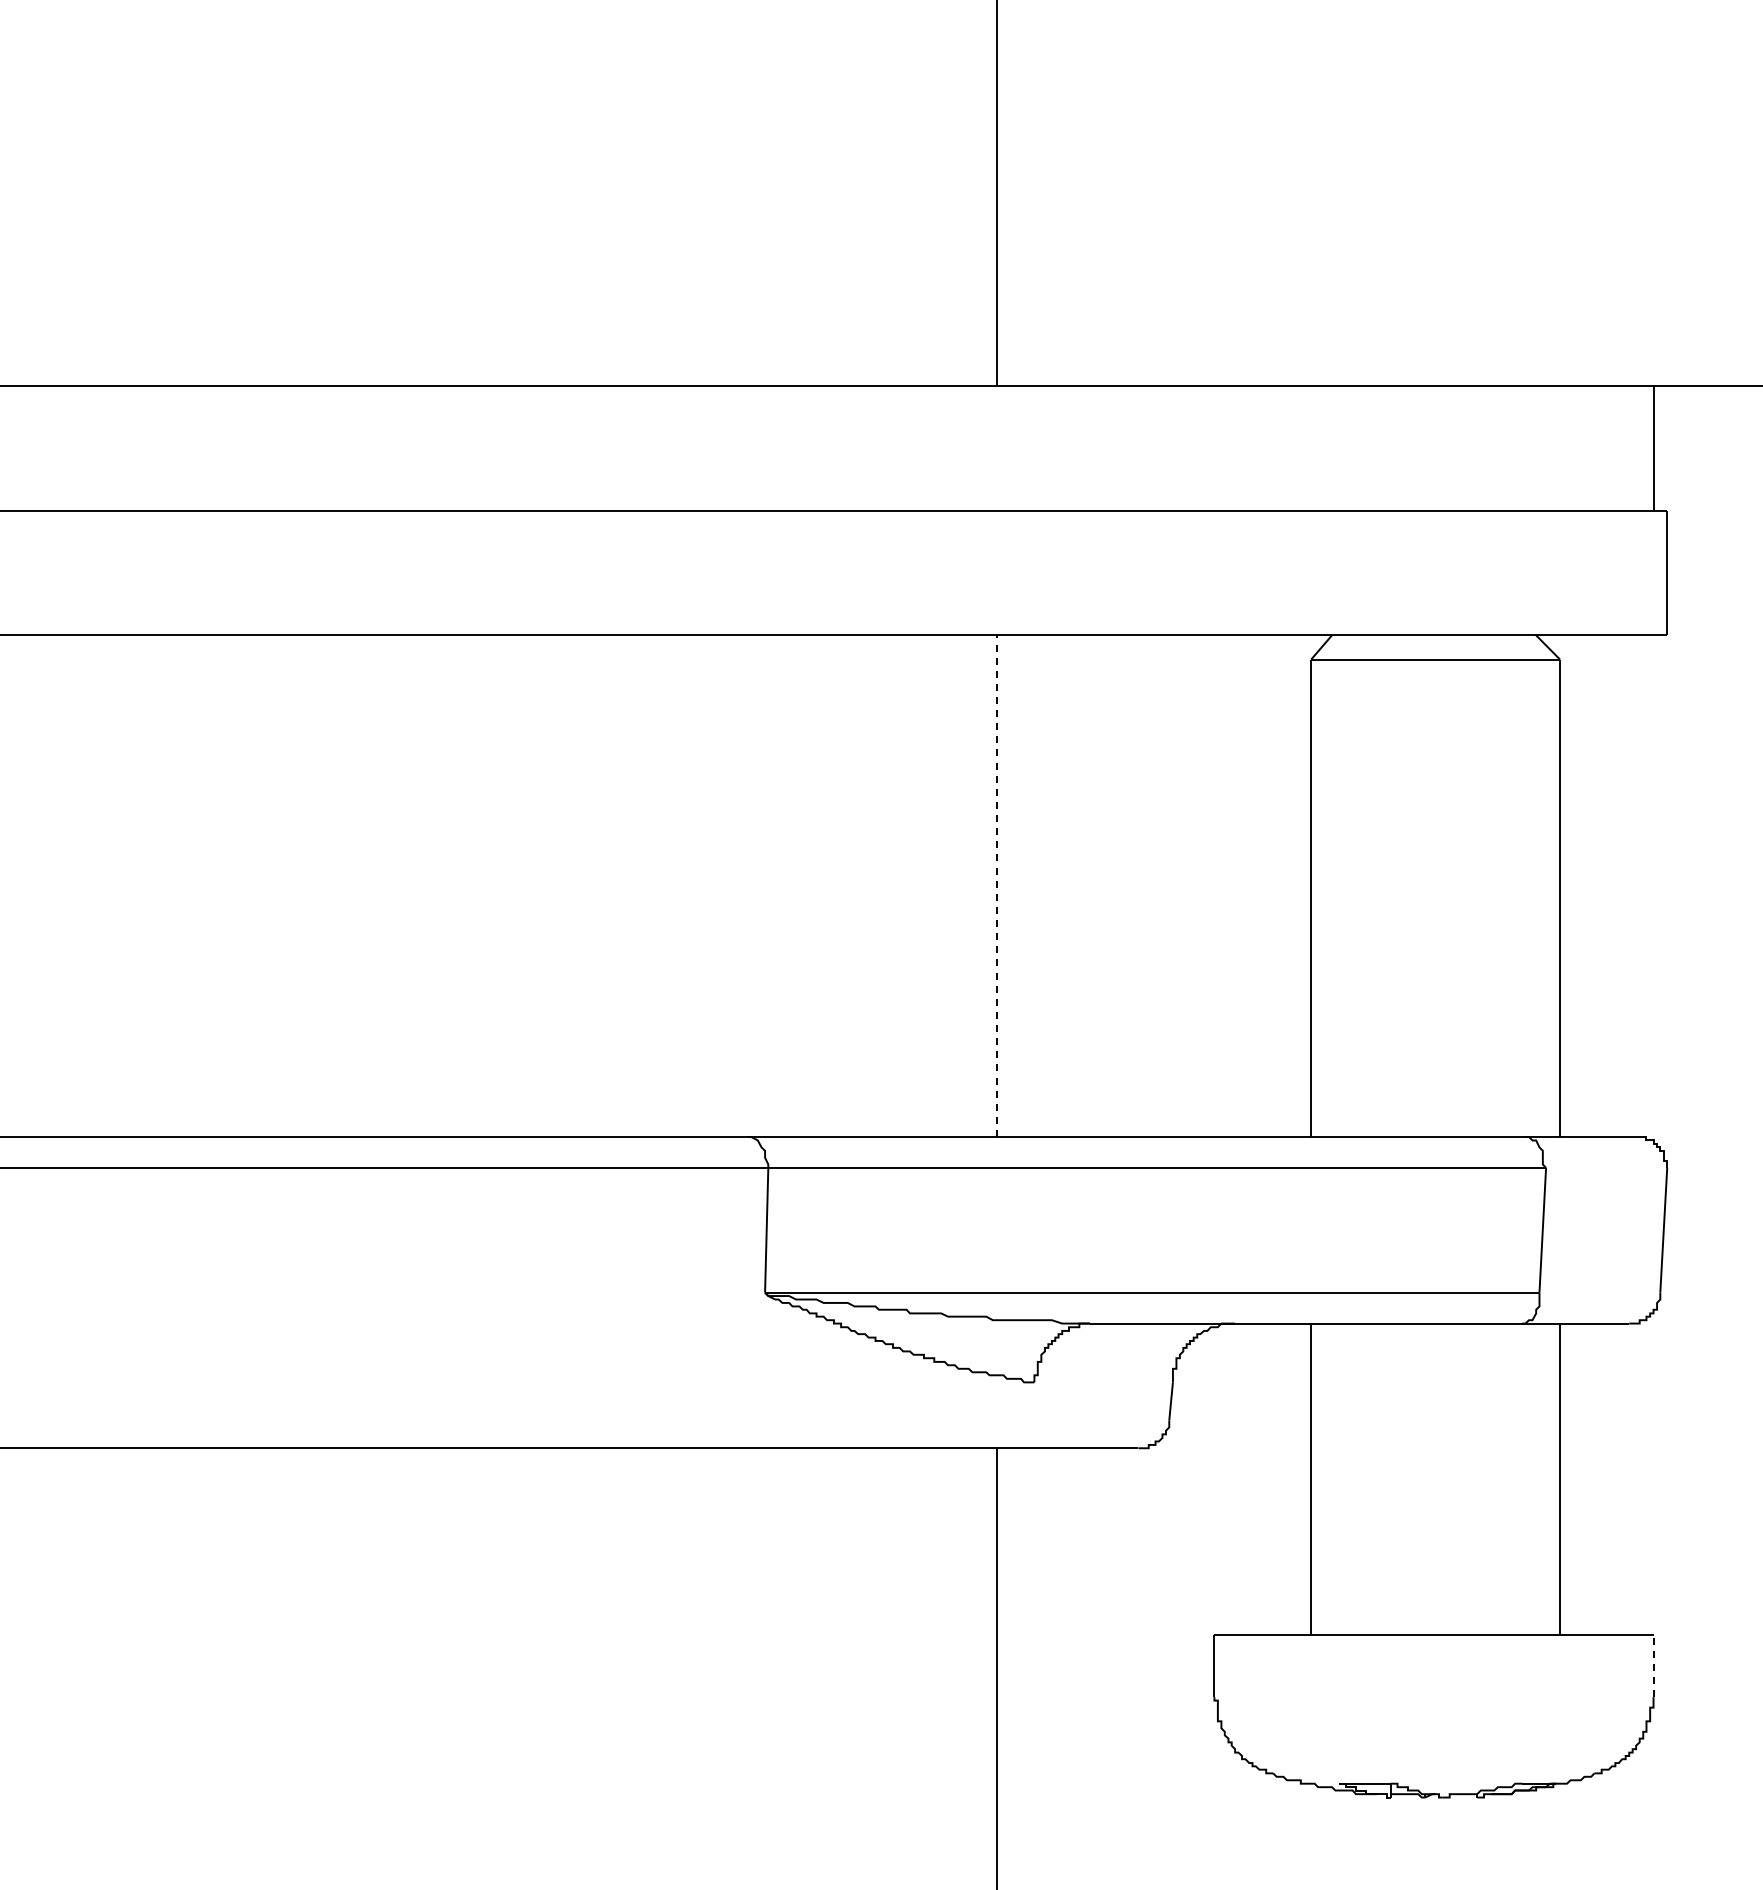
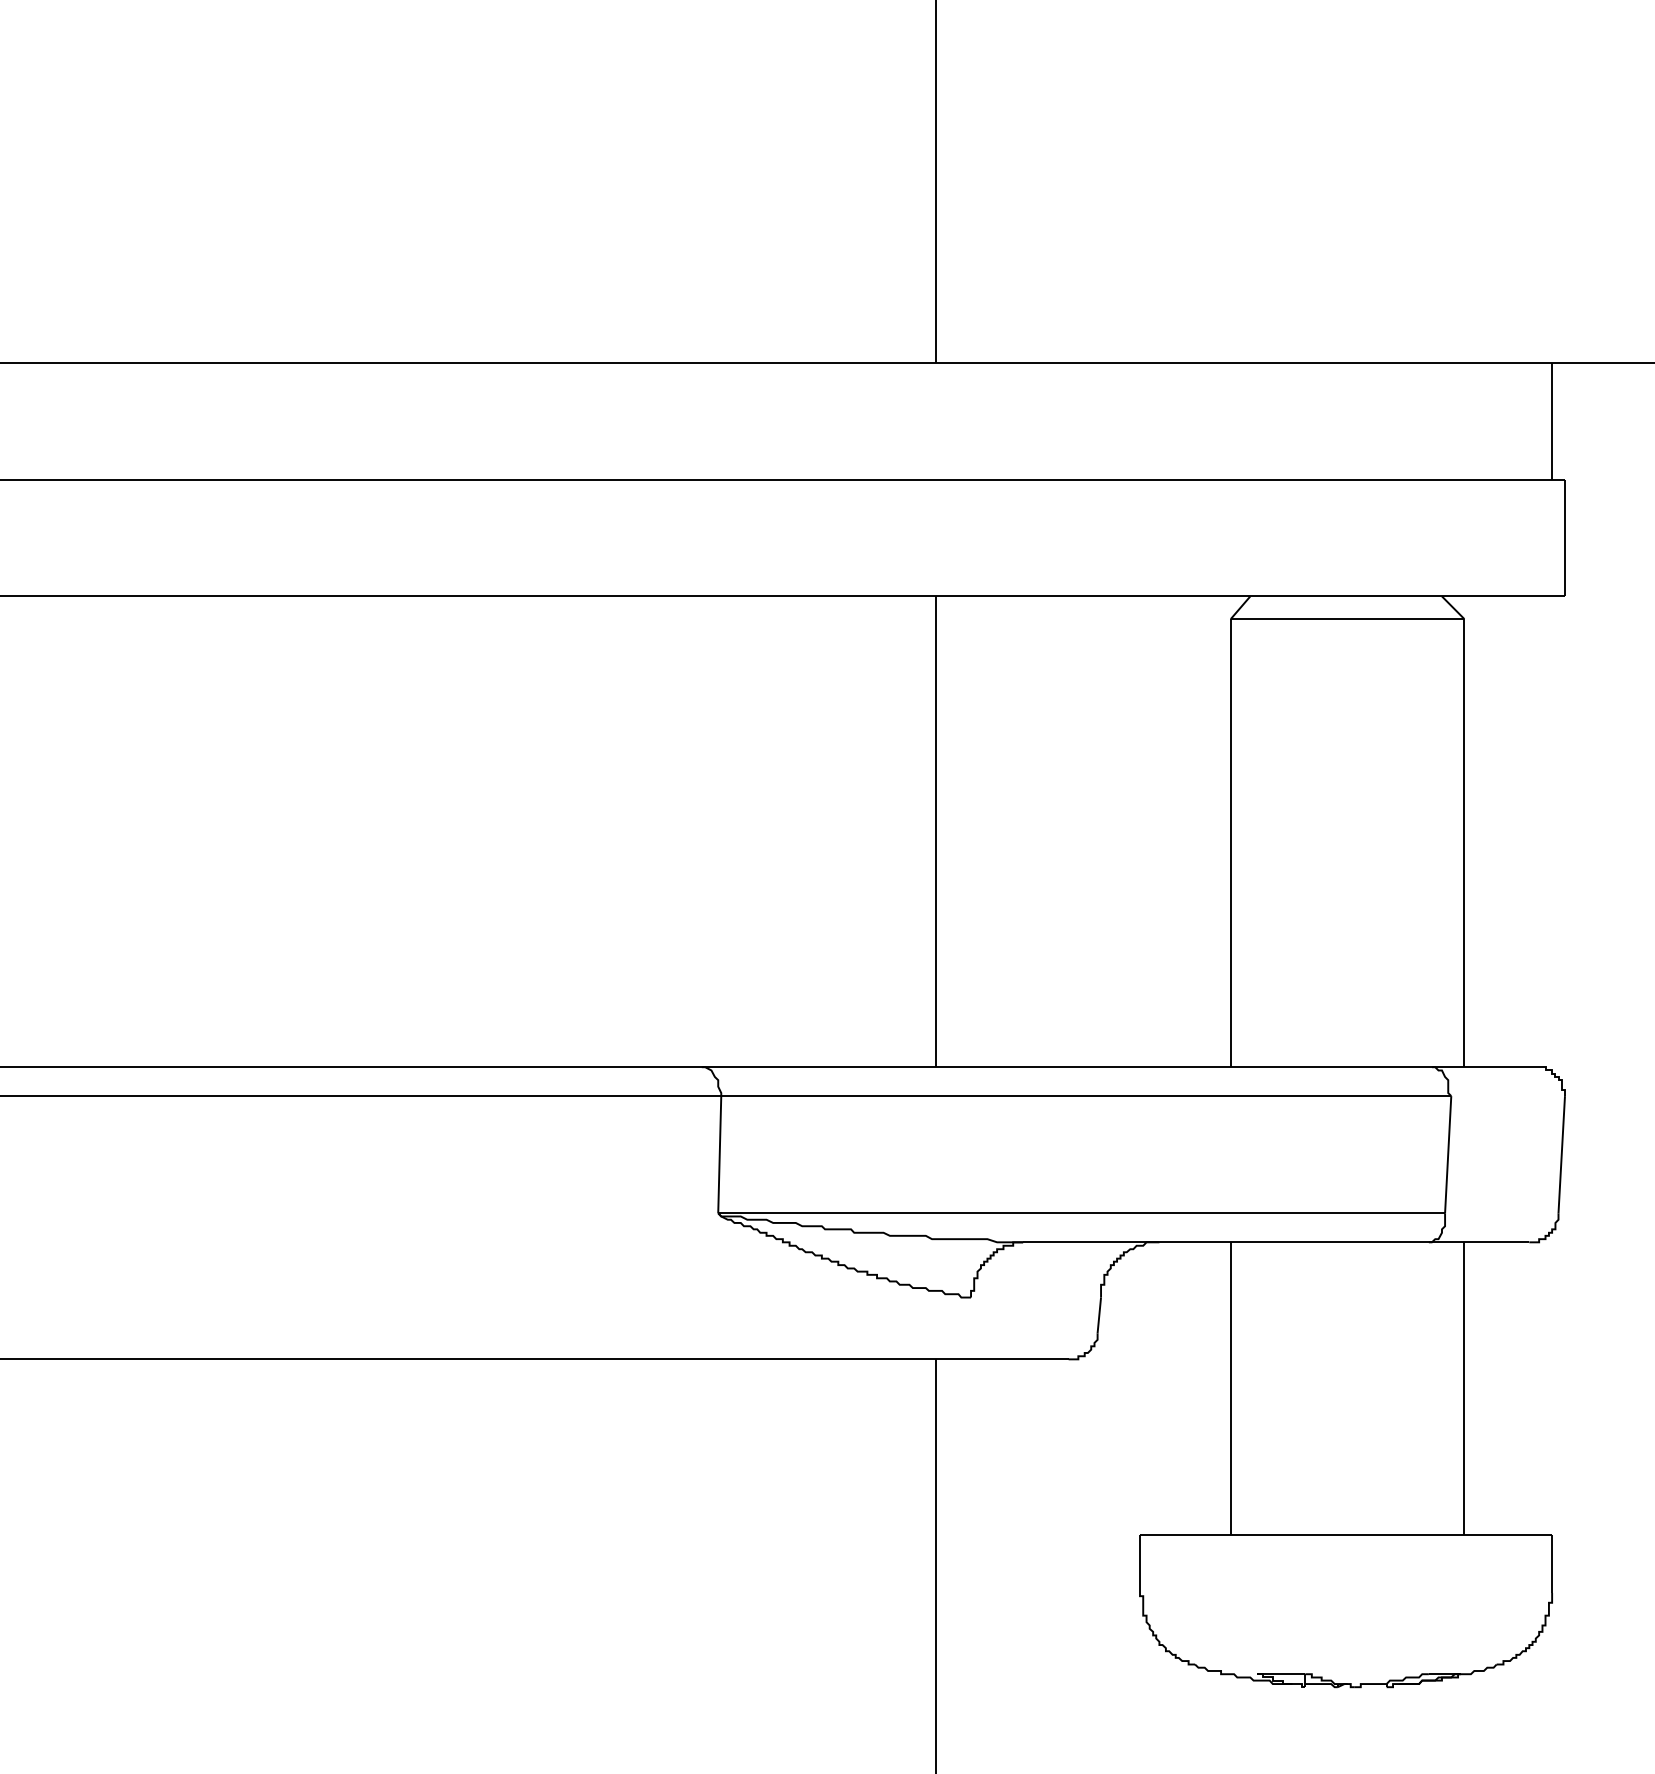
line: (996, 886) -> (935, 832), dashed -> solid
line: (1653, 1666) -> (1552, 1564), dashed -> solid

